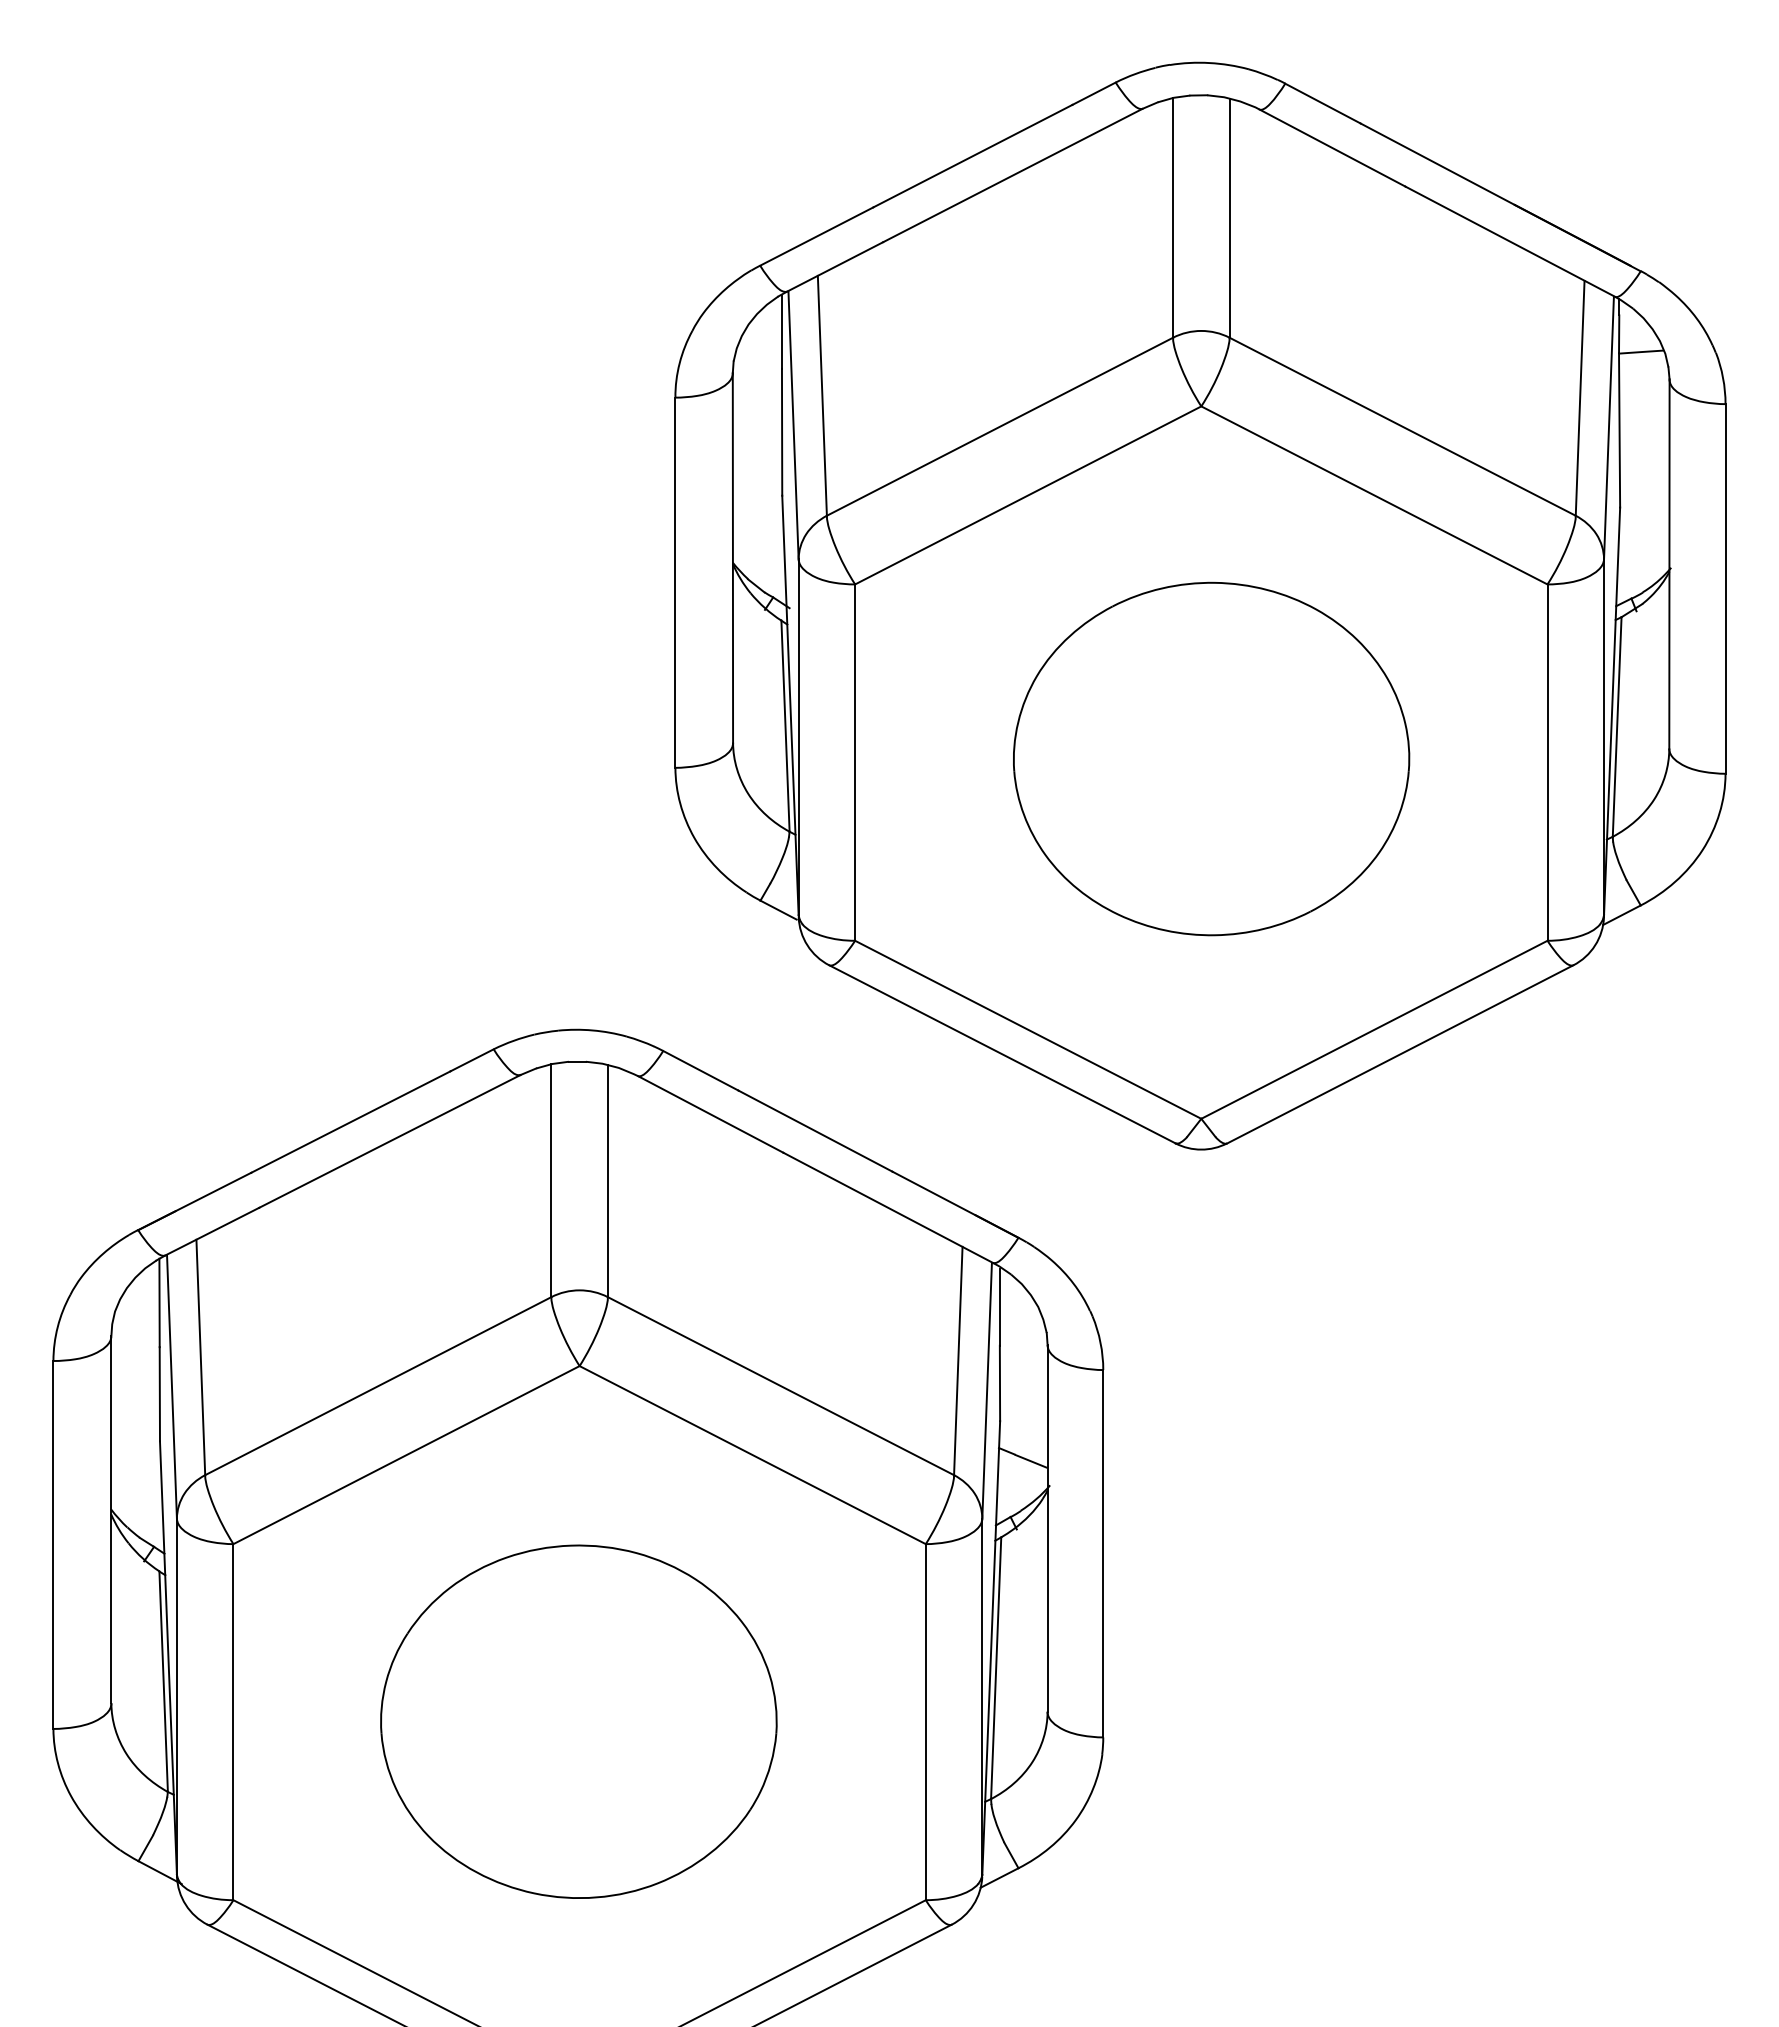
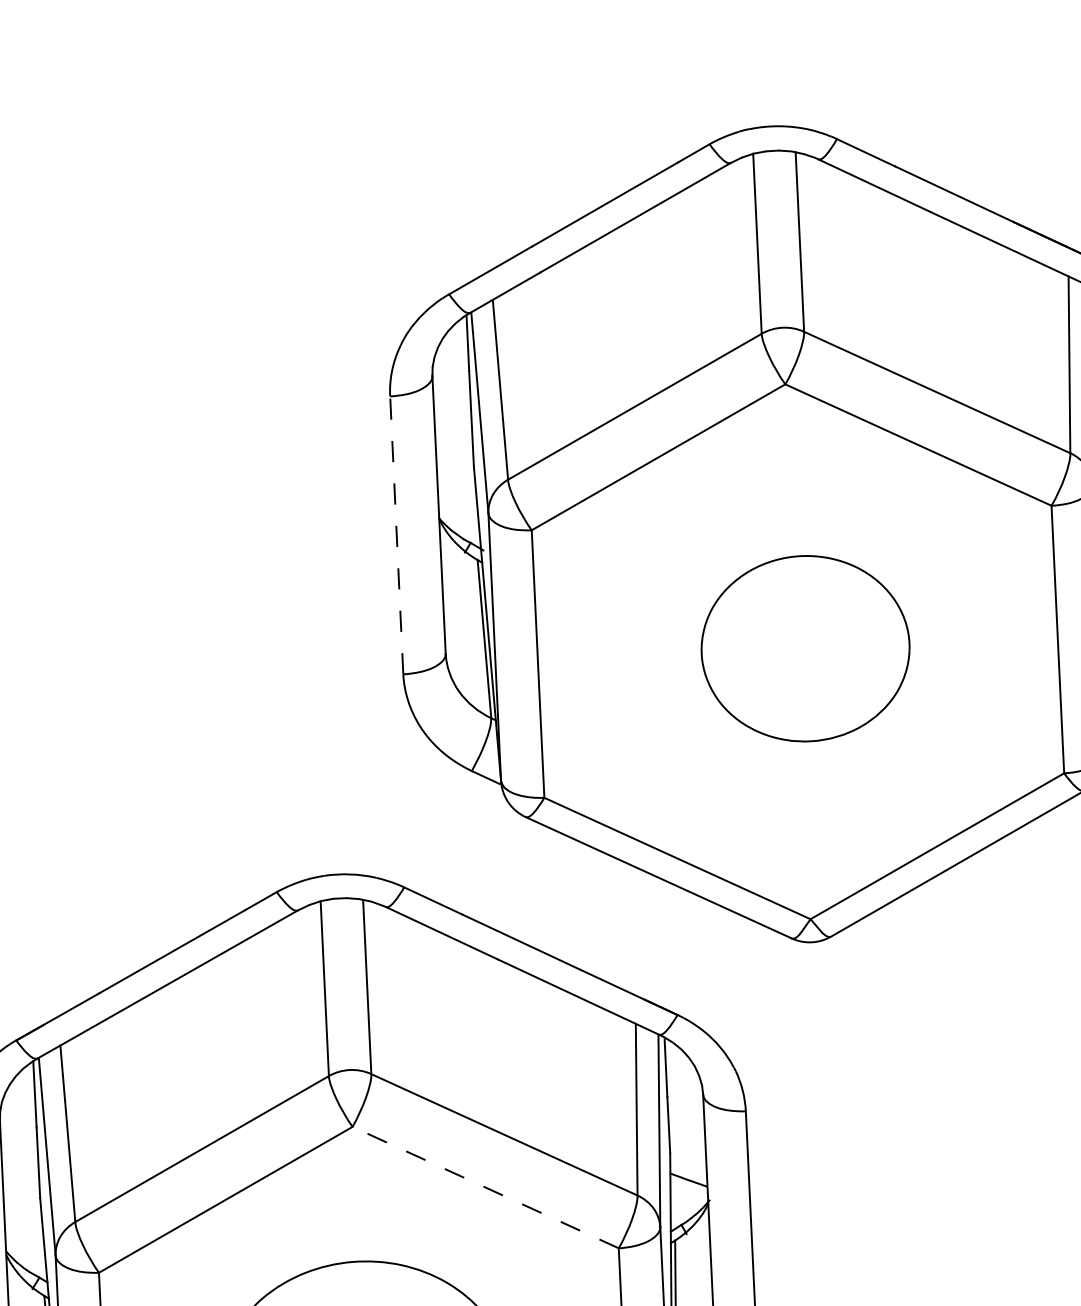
line: (675, 582) -> (396, 535), solid -> dashed
part: (1211, 758) -> (805, 648), size x0.7
line: (752, 1455) -> (485, 1187), solid -> dashed

